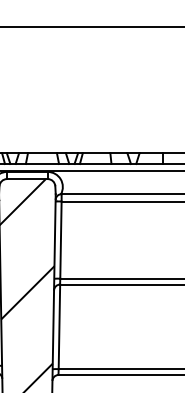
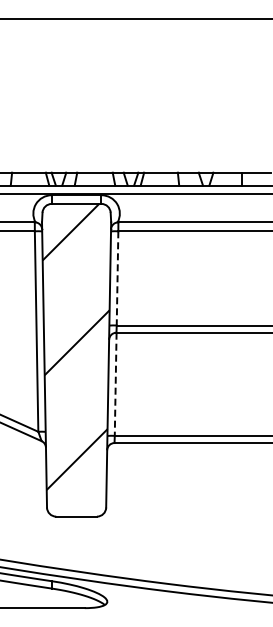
line: (60, 240) -> (117, 278), solid -> dashed
line: (59, 327) -> (115, 384), solid -> dashed

